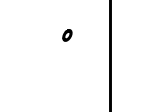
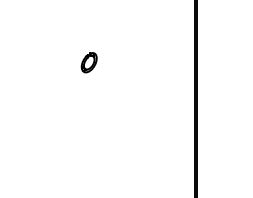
part: (67, 35) -> (89, 62), moved

